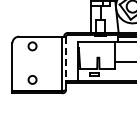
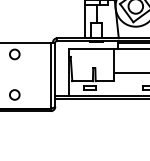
line: (66, 58) -> (55, 69), dashed -> solid

